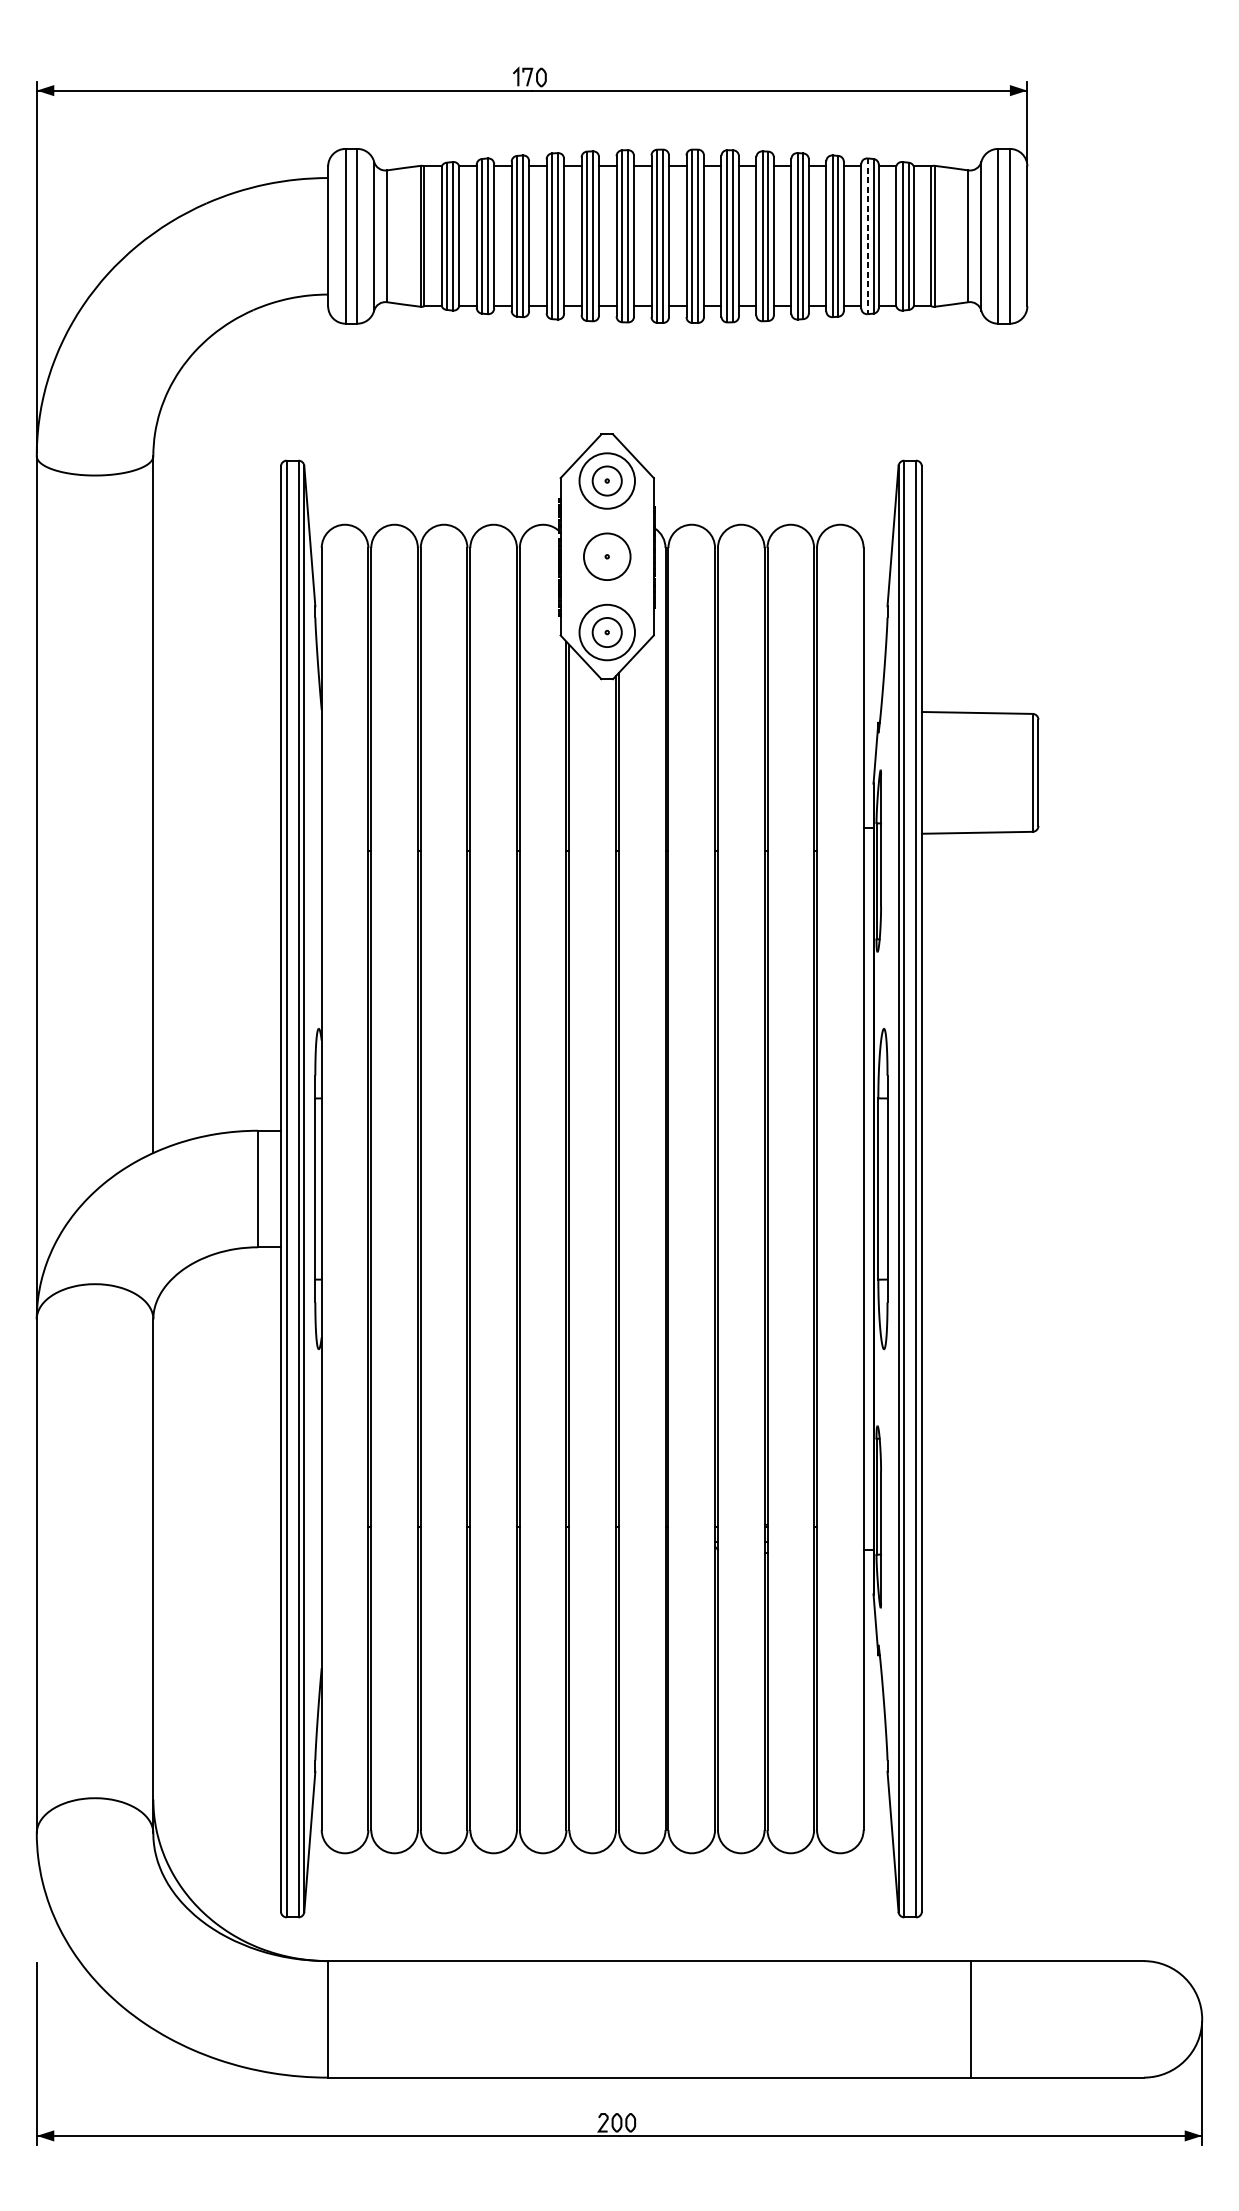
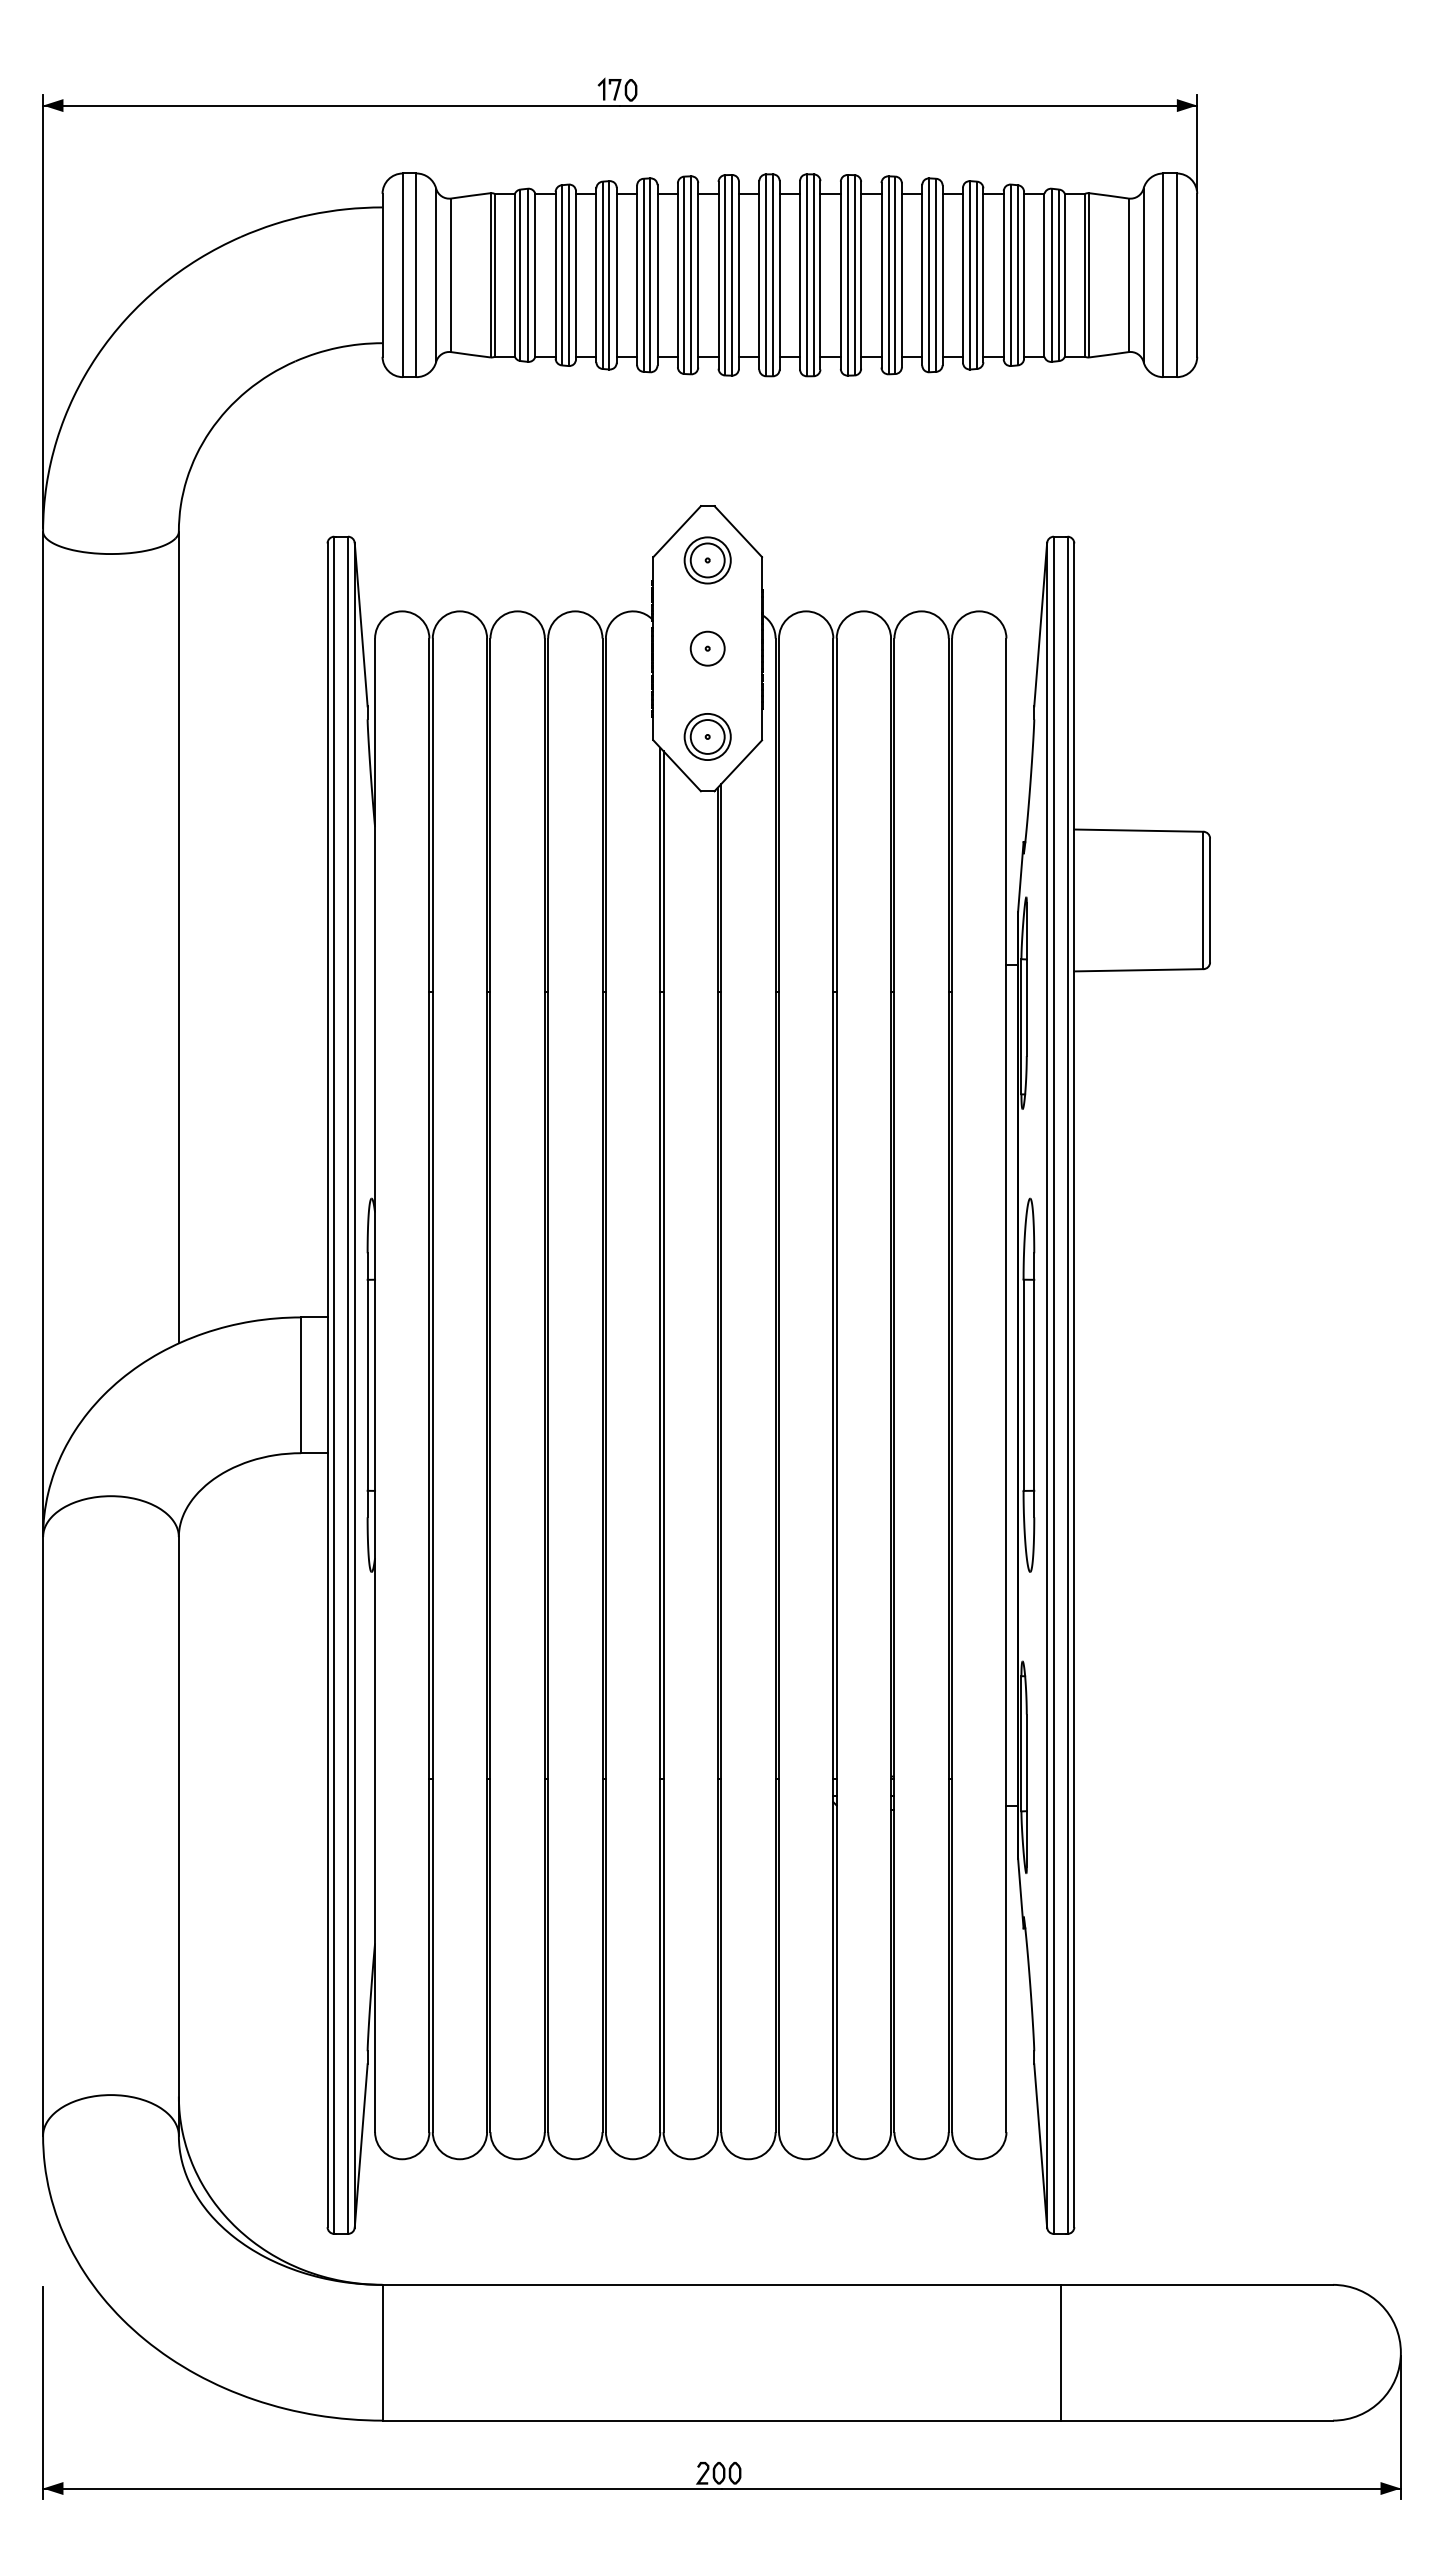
line: (867, 236) -> (1011, 275), dashed -> solid
circle: (607, 481) -> (707, 560), size x0.71
circle: (607, 556) -> (707, 648), size x0.62
circle: (607, 632) -> (707, 736), size x0.71
line: (970, 2019) -> (1061, 2352), moved

